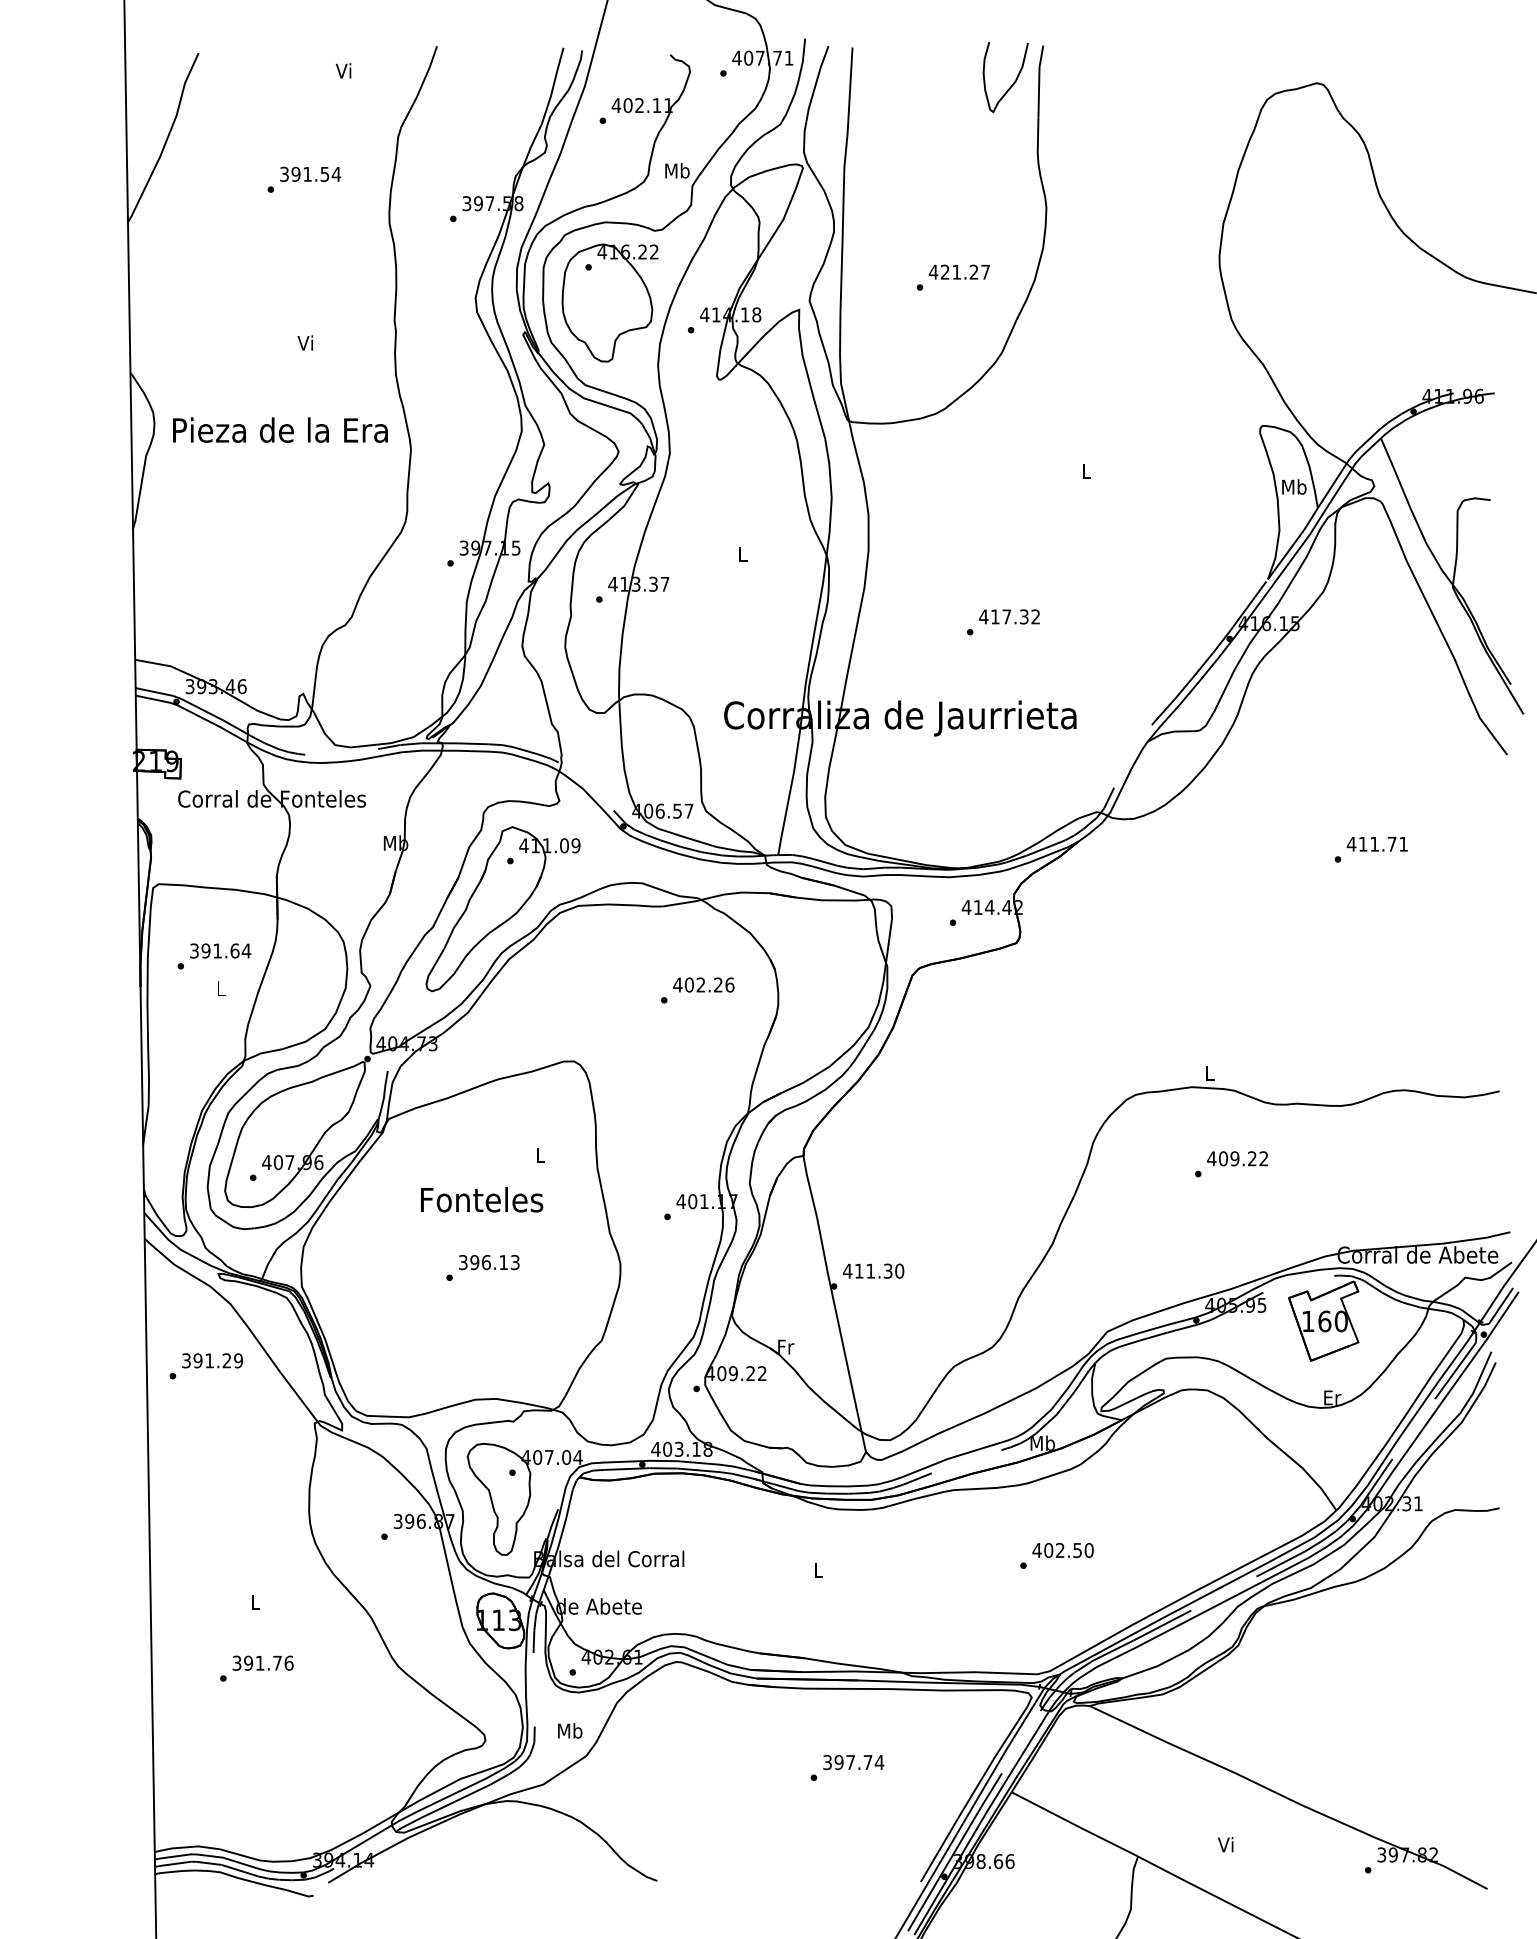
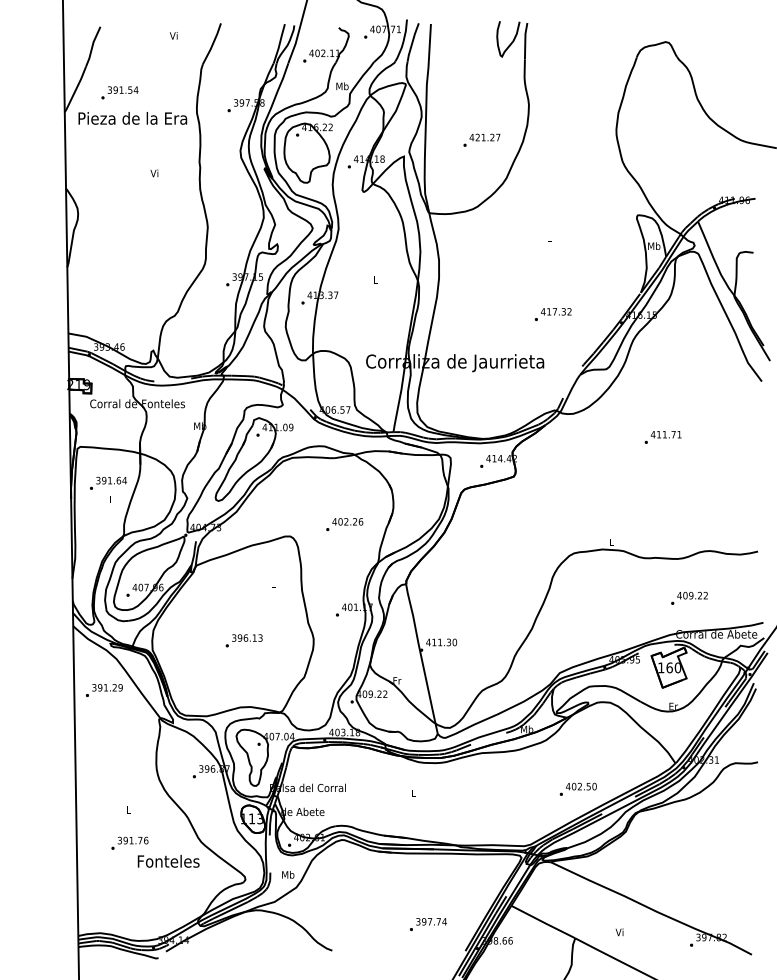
text: (303, 179) -> (119, 92), moved
text: (279, 430) -> (132, 118), moved
text: (1001, 622) -> (552, 314), moved
text: (1369, 849) -> (662, 437), moved
text: (697, 990) -> (344, 524), moved
text: (1231, 1162) -> (689, 597), moved
text: (481, 1200) -> (168, 861), moved
text: (1055, 1554) -> (577, 788), moved
text: (847, 1767) -> (428, 924), moved

